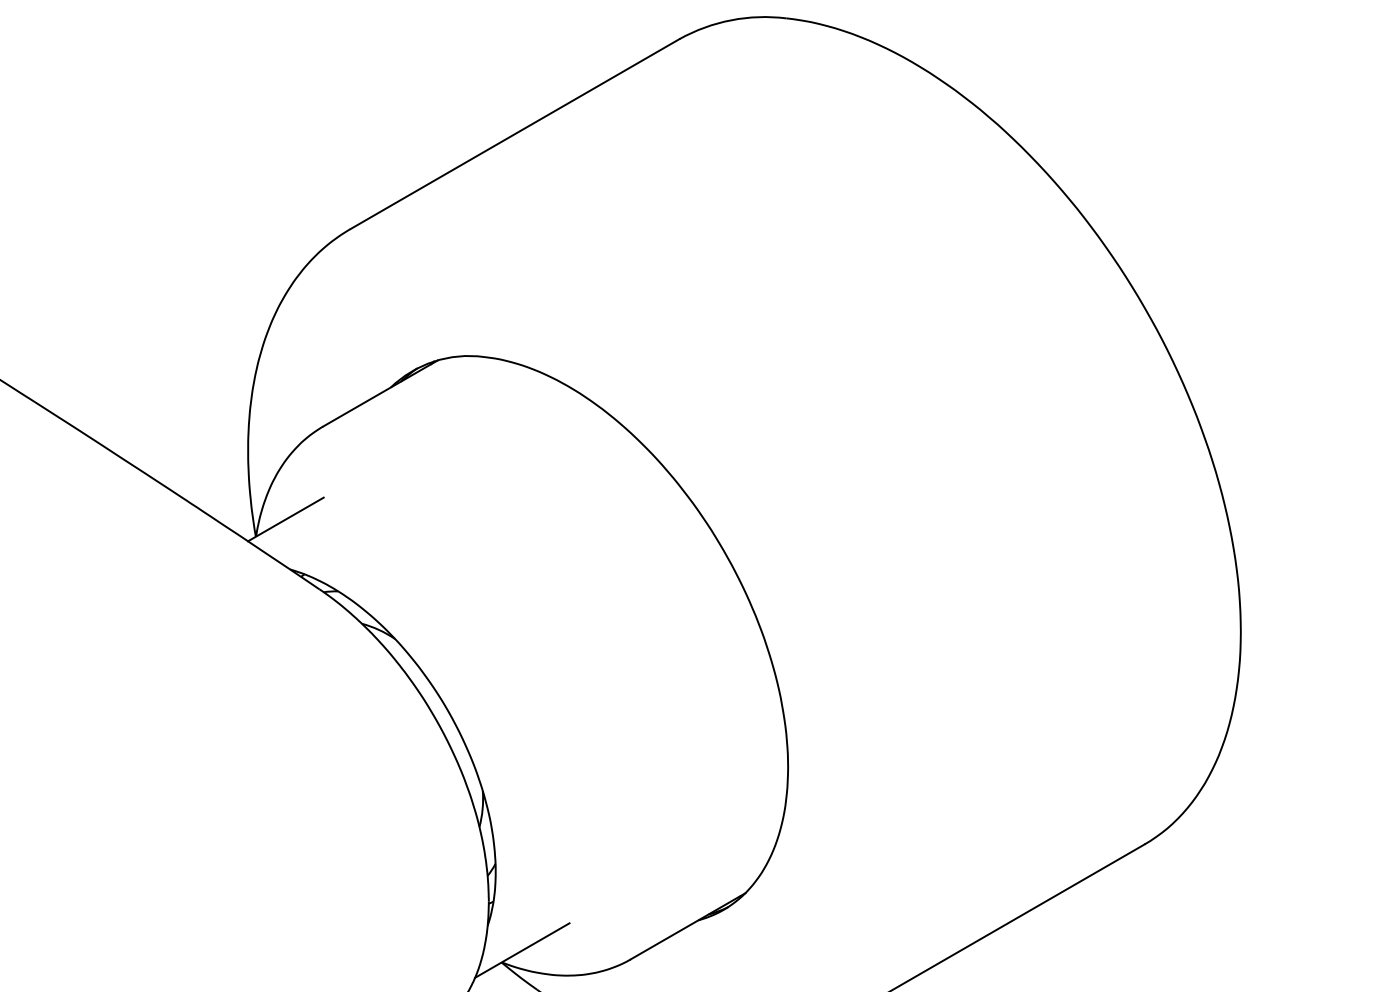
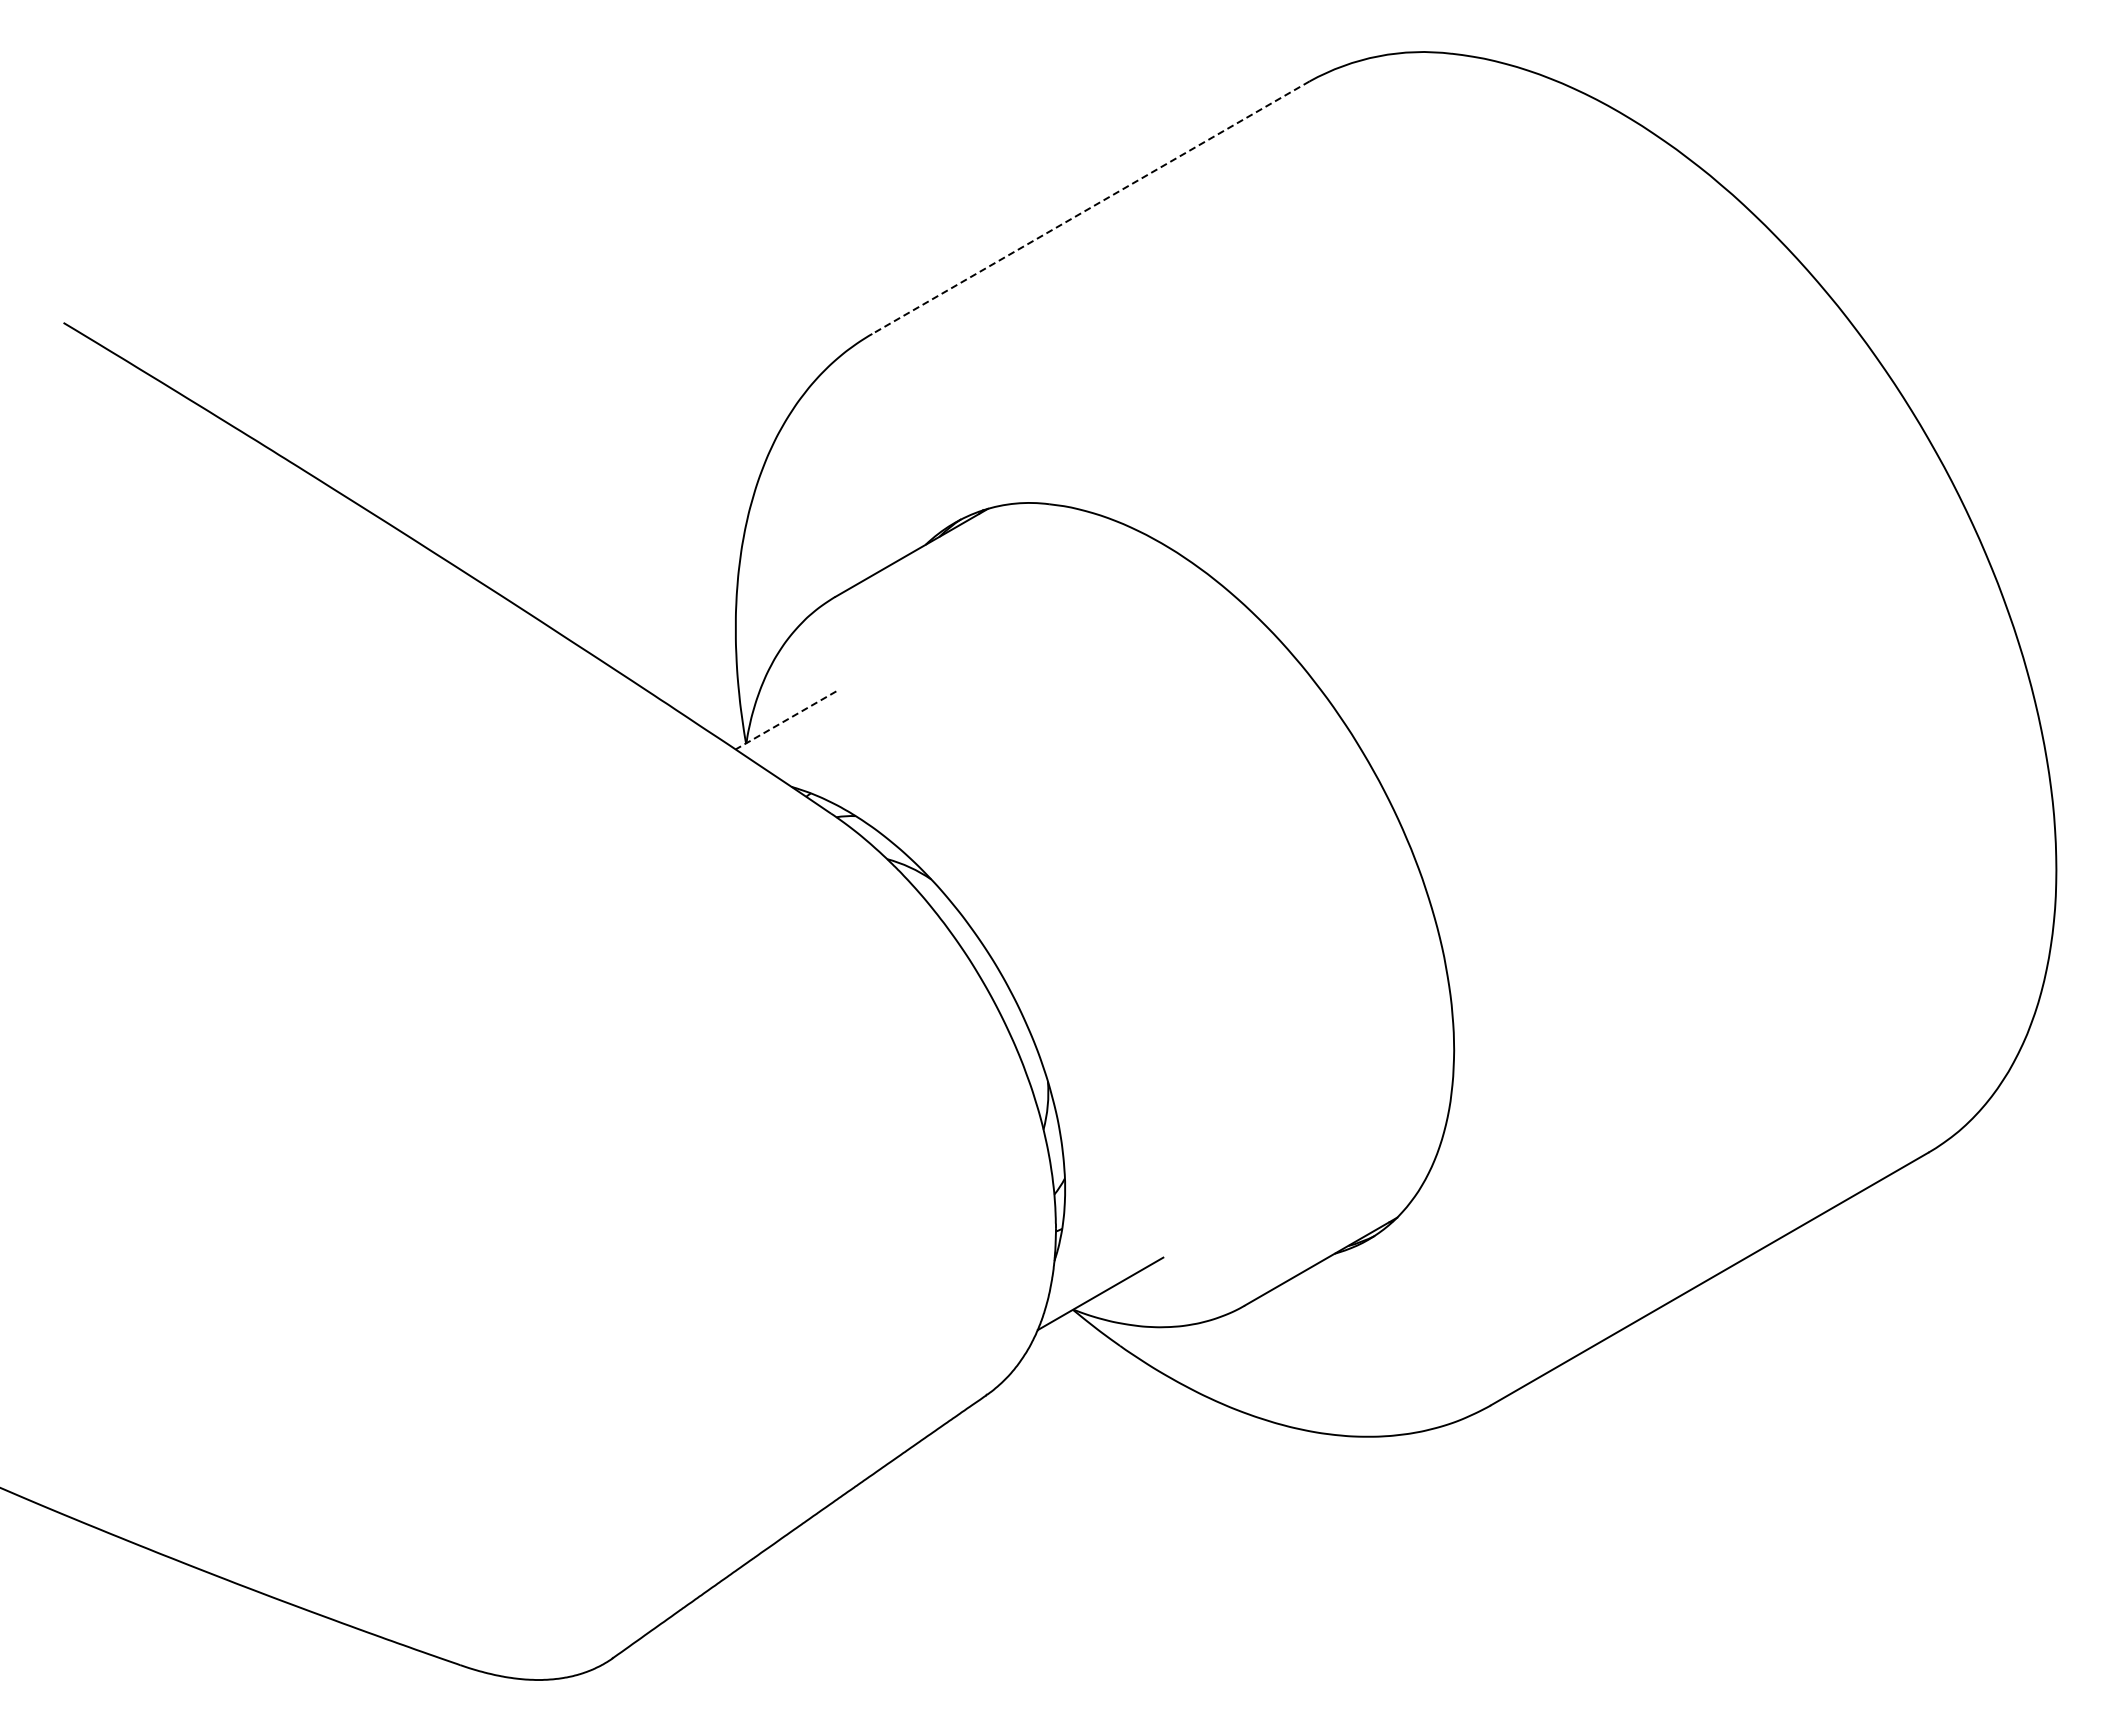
line: (515, 133) -> (1091, 207), solid -> dashed
line: (285, 519) -> (785, 720), solid -> dashed

